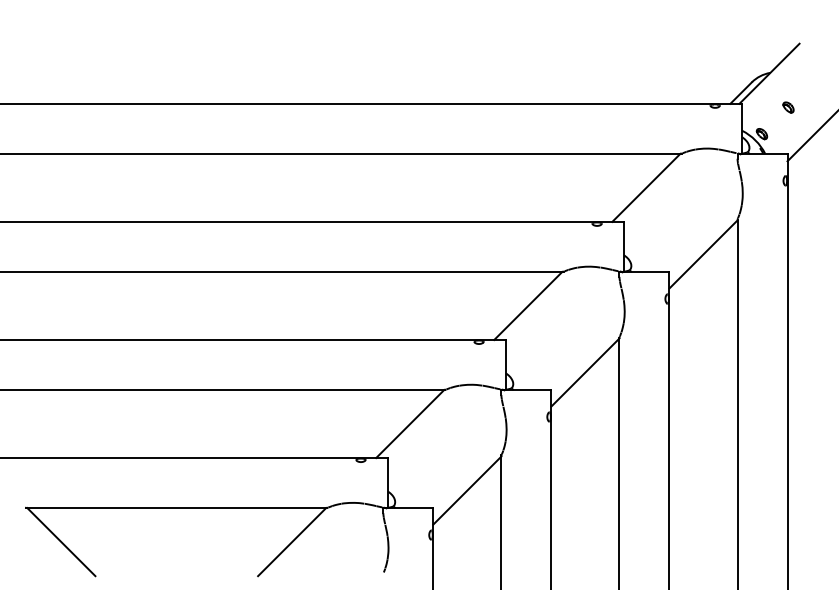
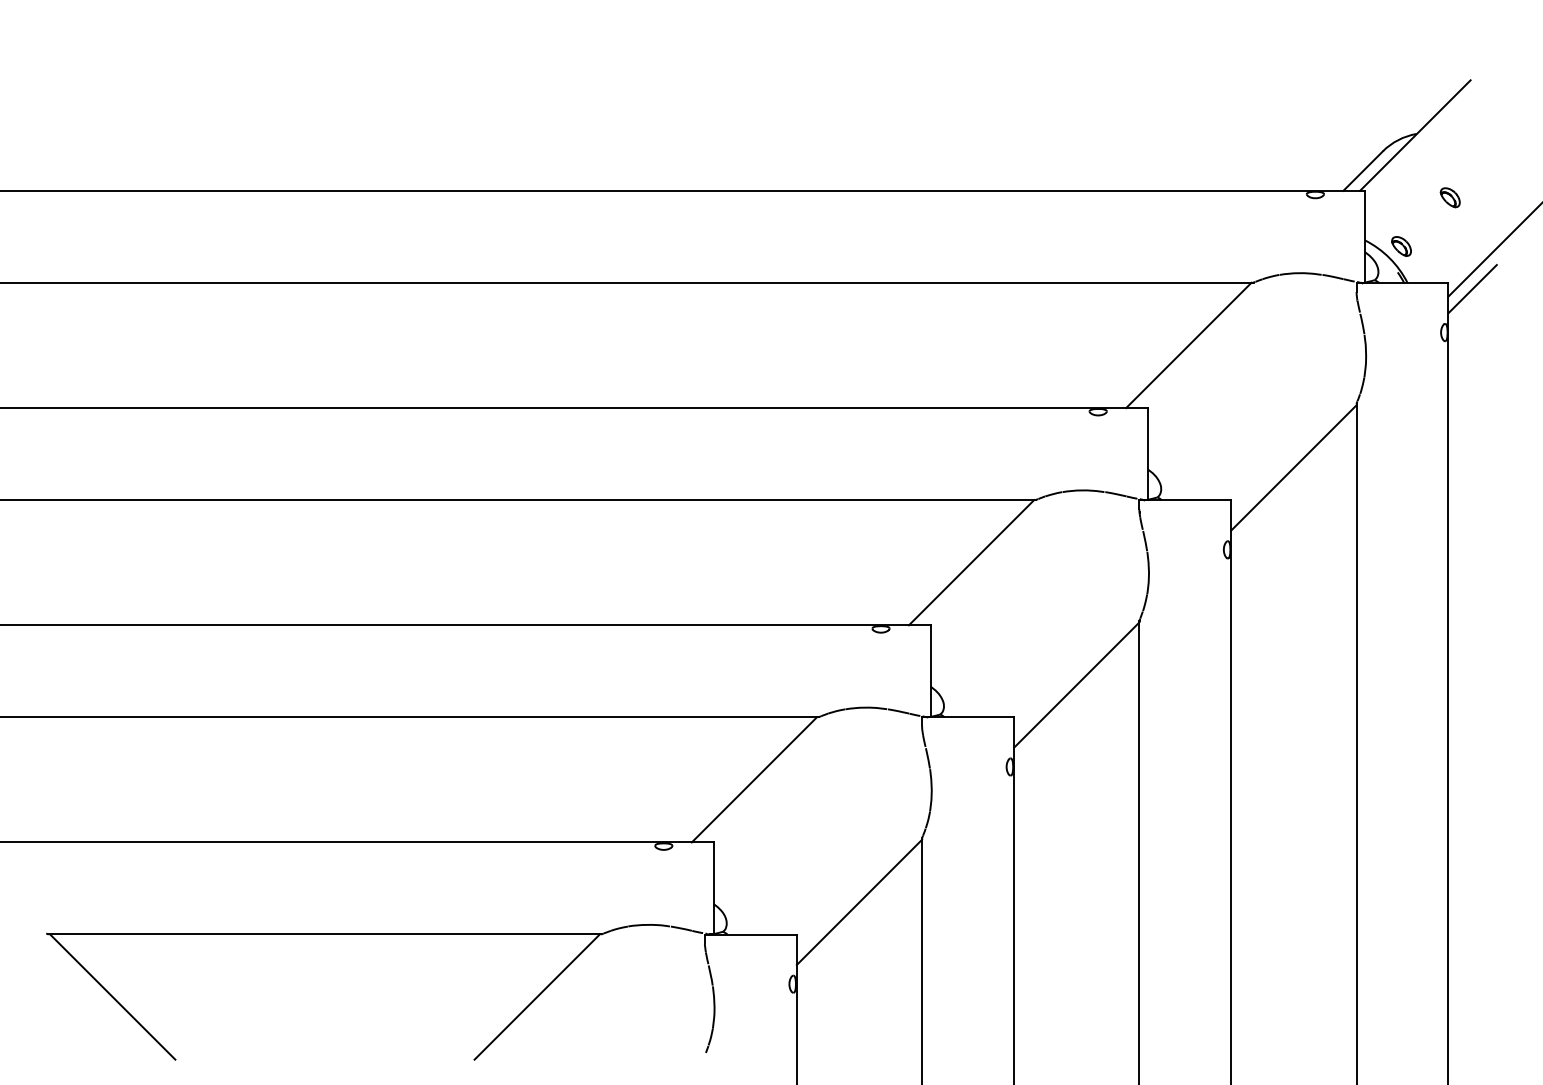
line: (800, 157) -> (1472, 289), added

